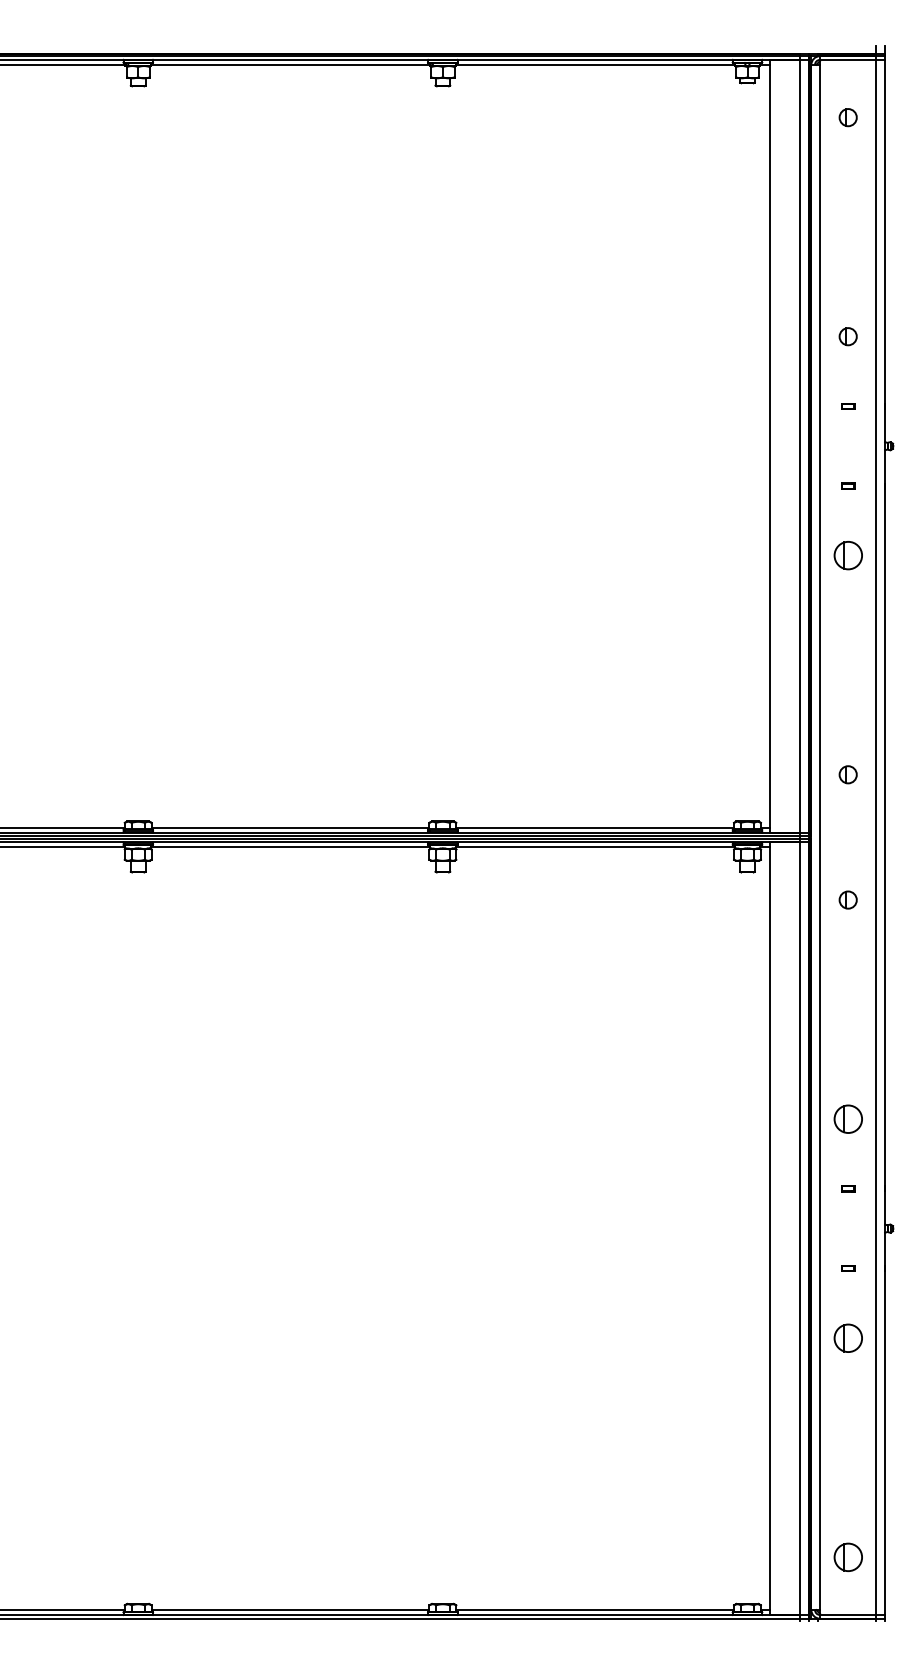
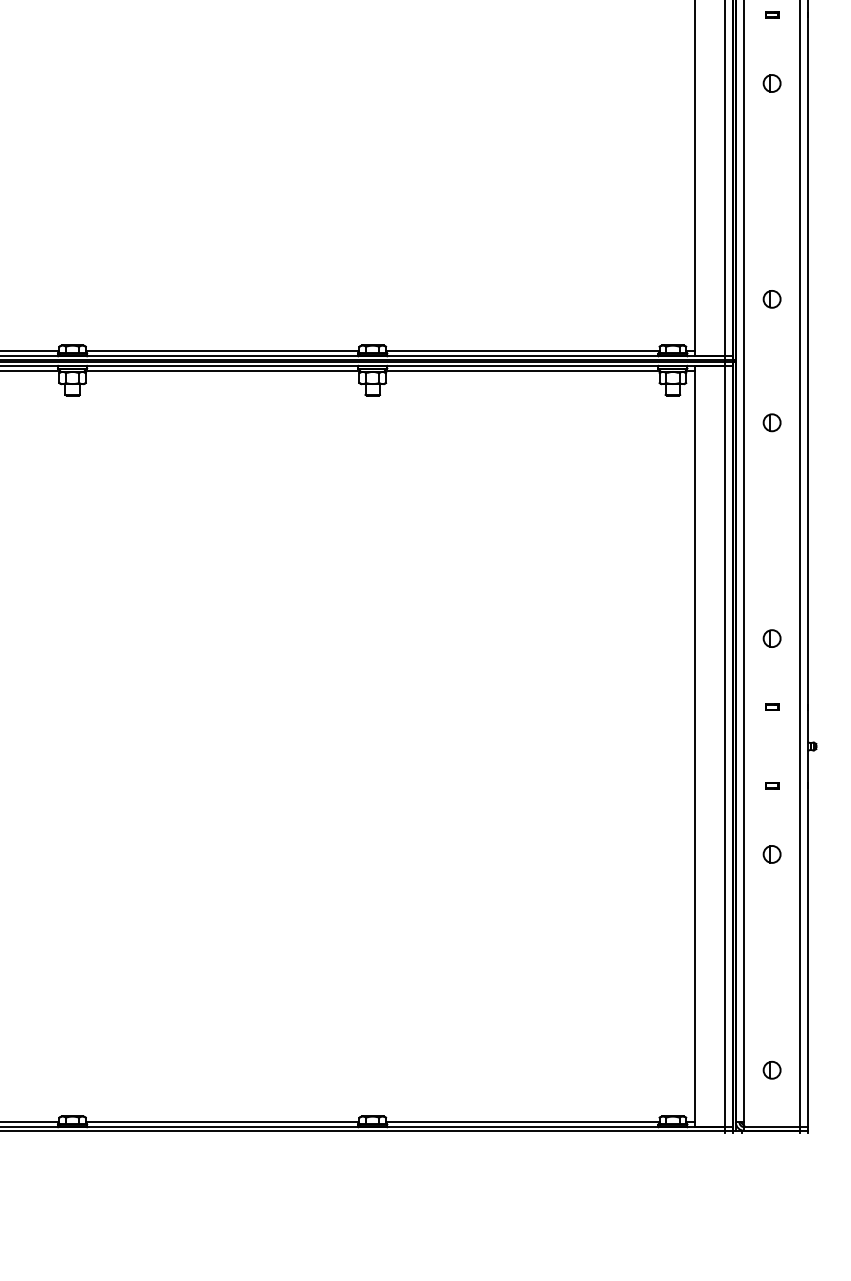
part: (847, 555) -> (771, 83), size x0.62
part: (847, 1118) -> (771, 637), size x0.62
part: (847, 1337) -> (771, 853), size x0.62
part: (847, 1556) -> (771, 1069), size x0.62

